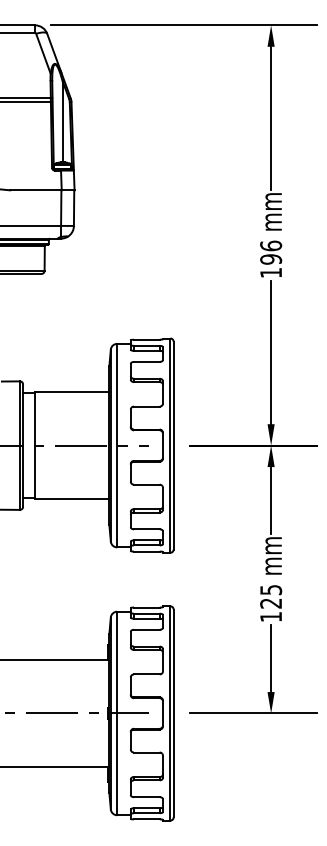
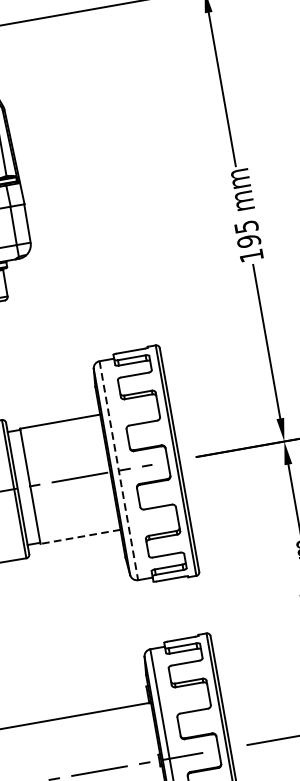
text: (271, 245) -> (246, 226), 196 -> 195
line: (117, 445) -> (119, 470), solid -> dashed
line: (71, 499) -> (79, 537), solid -> dashed

